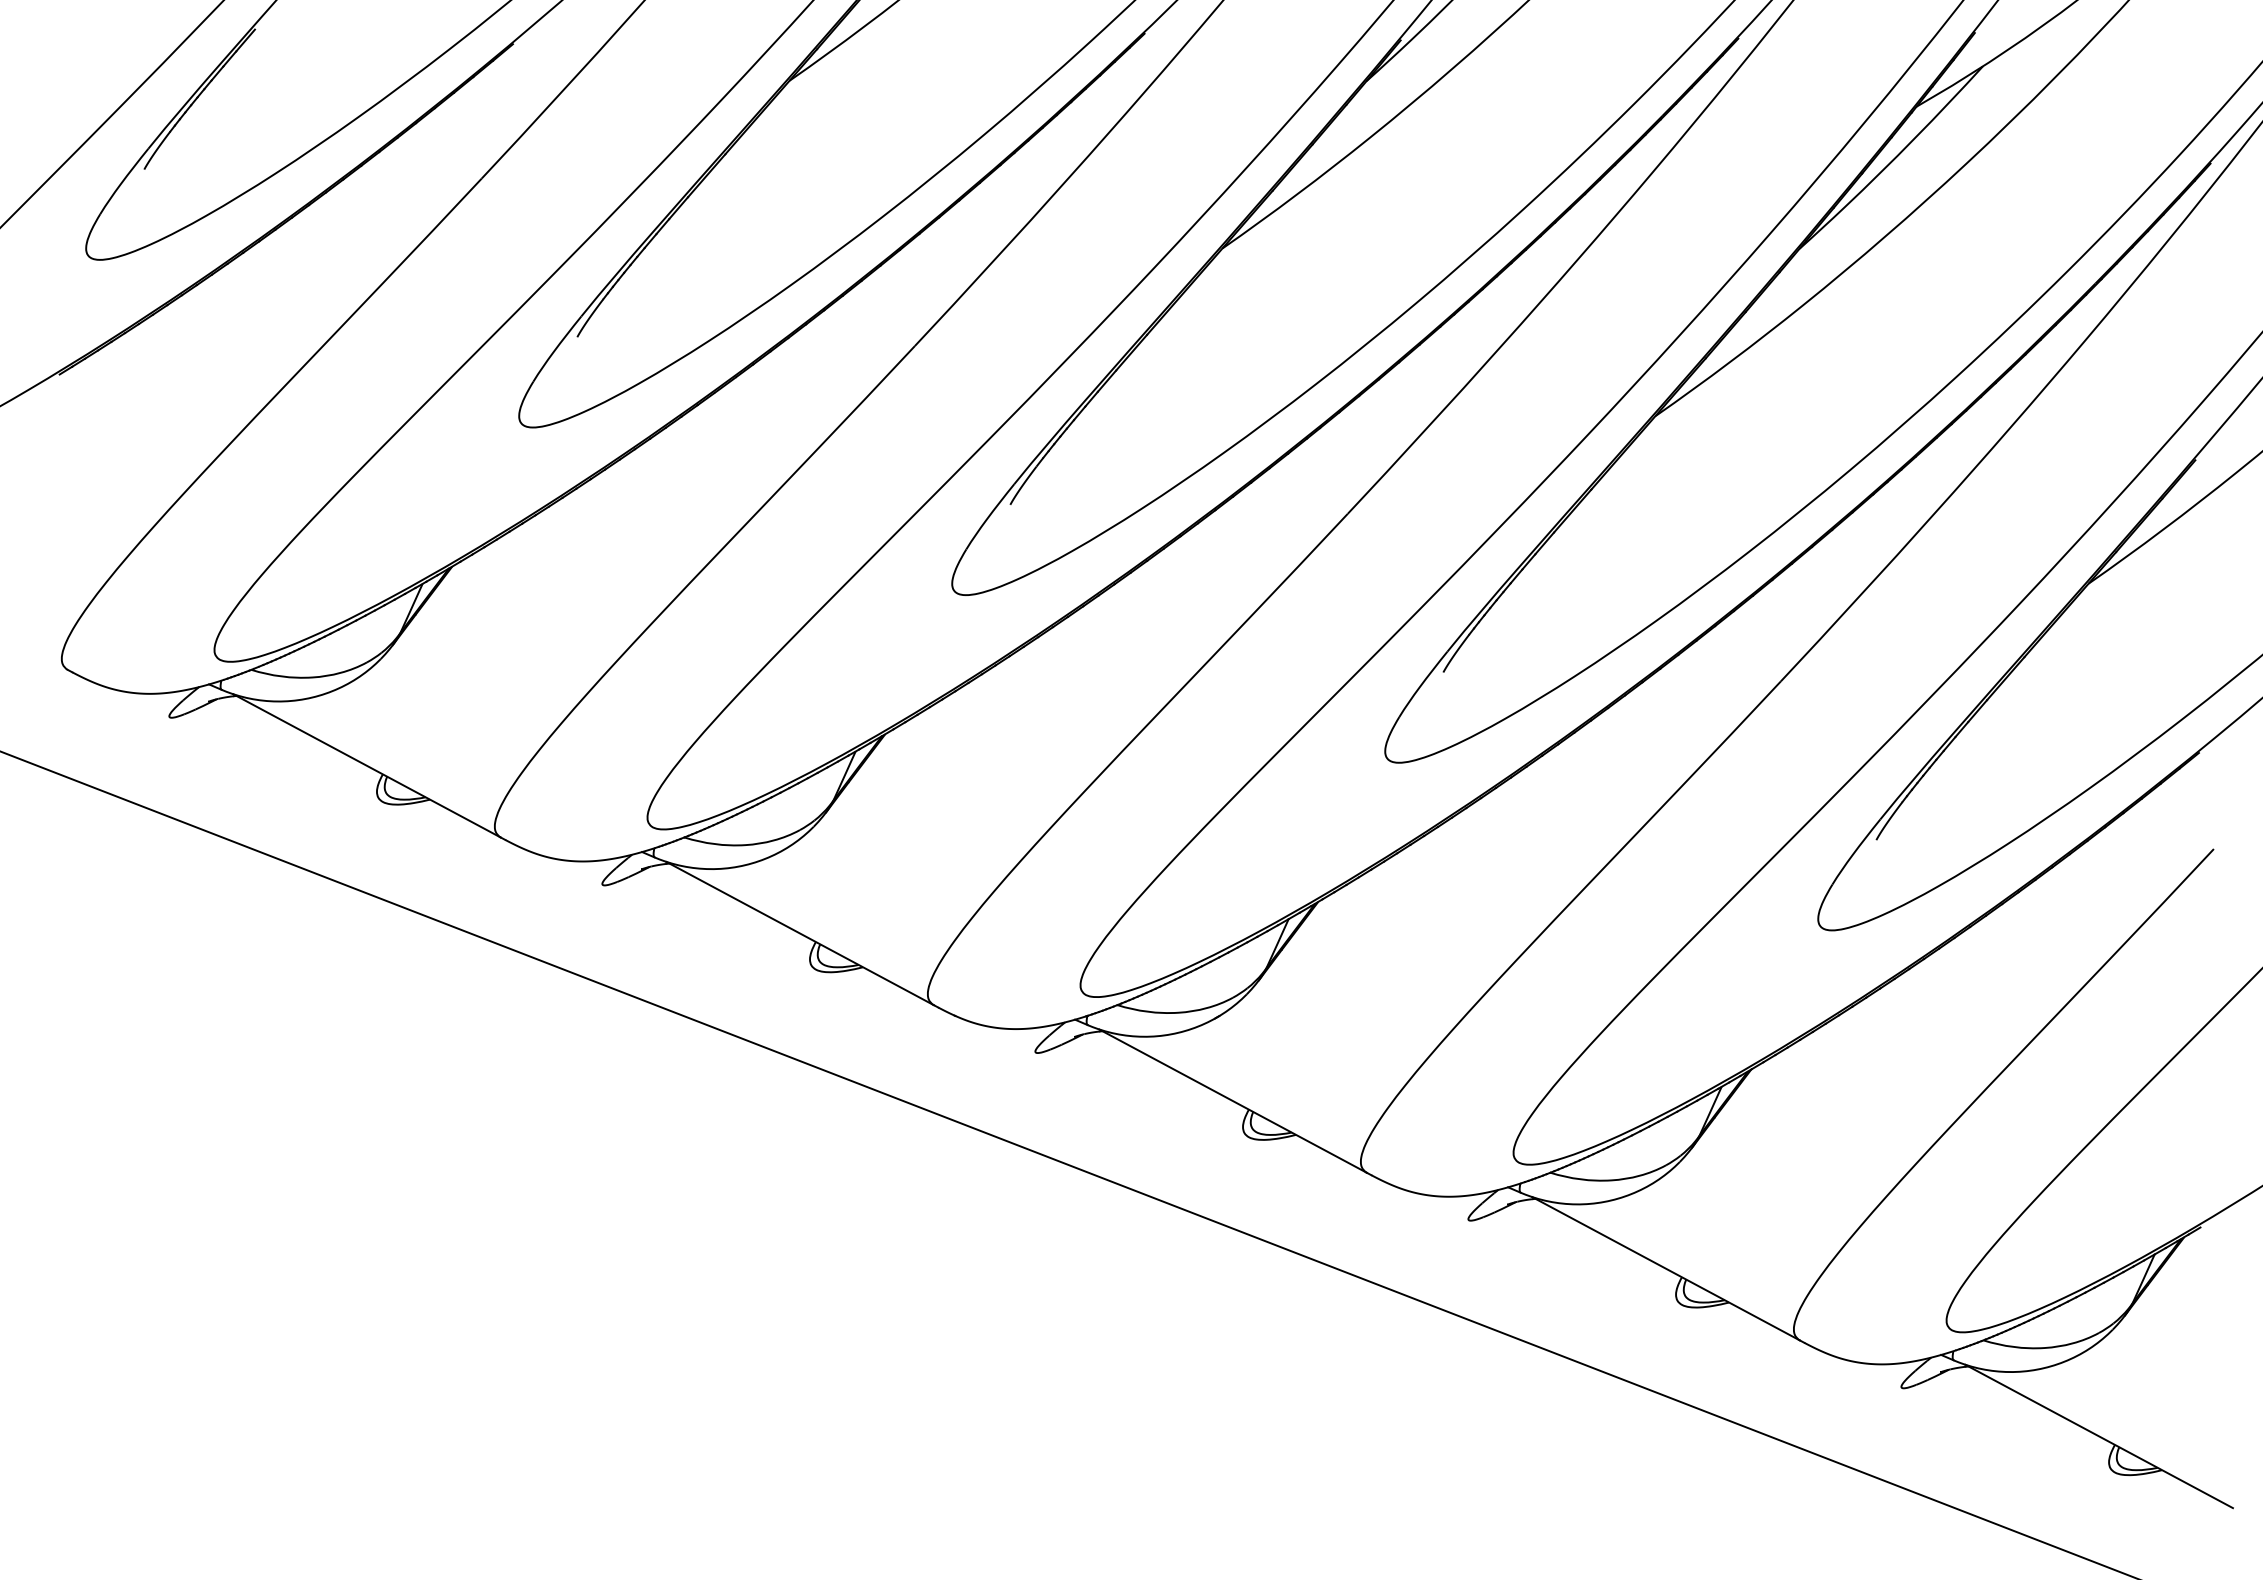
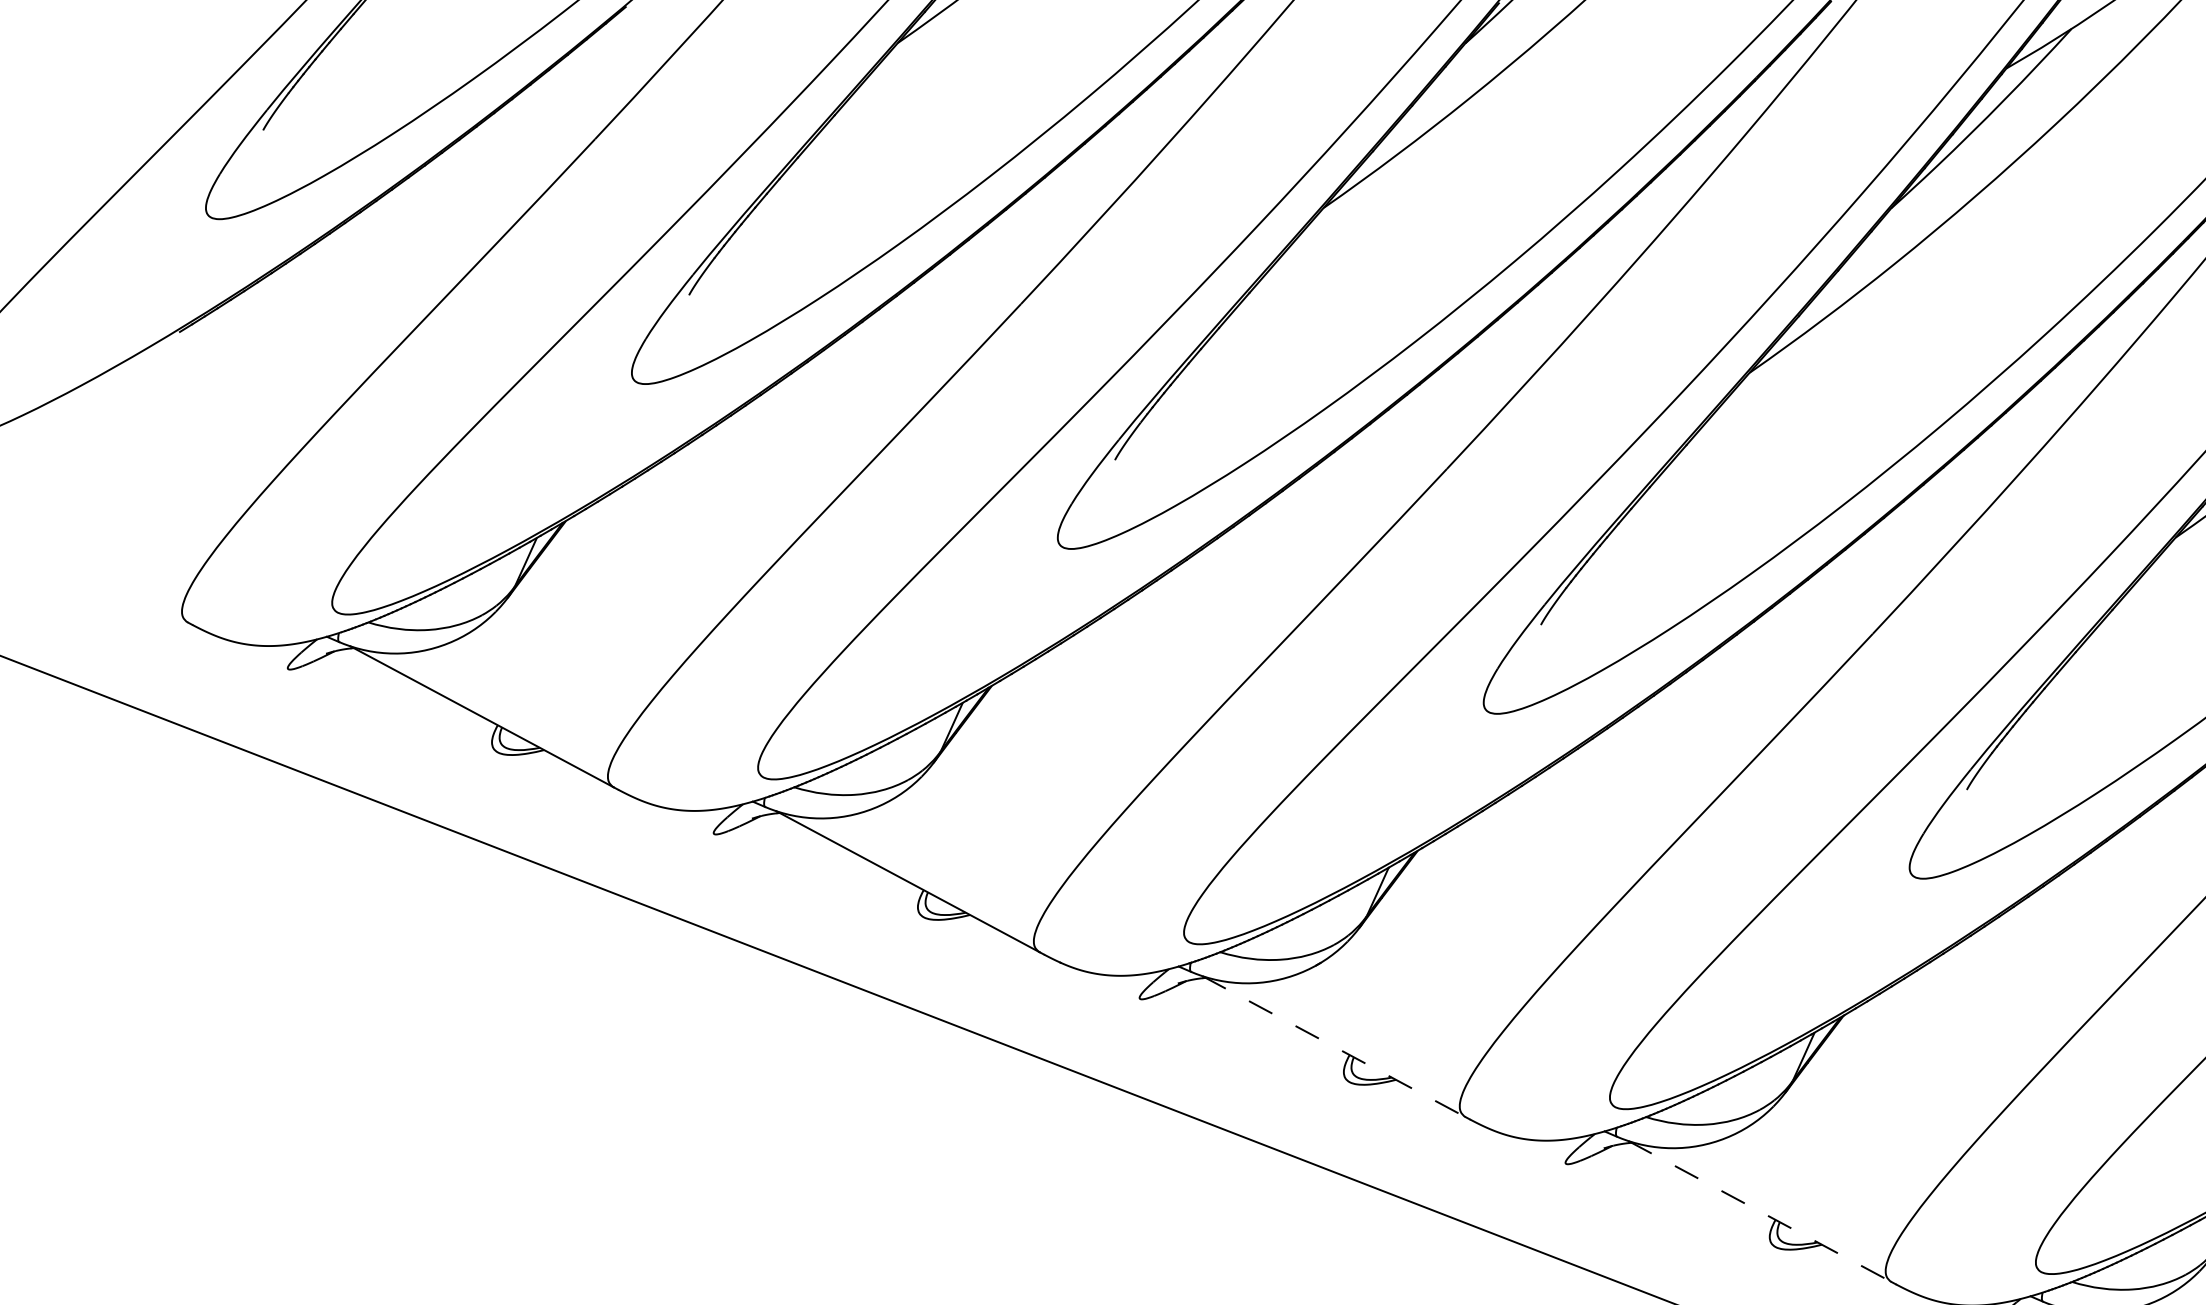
line: (1233, 1101) -> (1334, 1047), solid -> dashed
line: (1666, 1268) -> (1760, 1211), solid -> dashed

